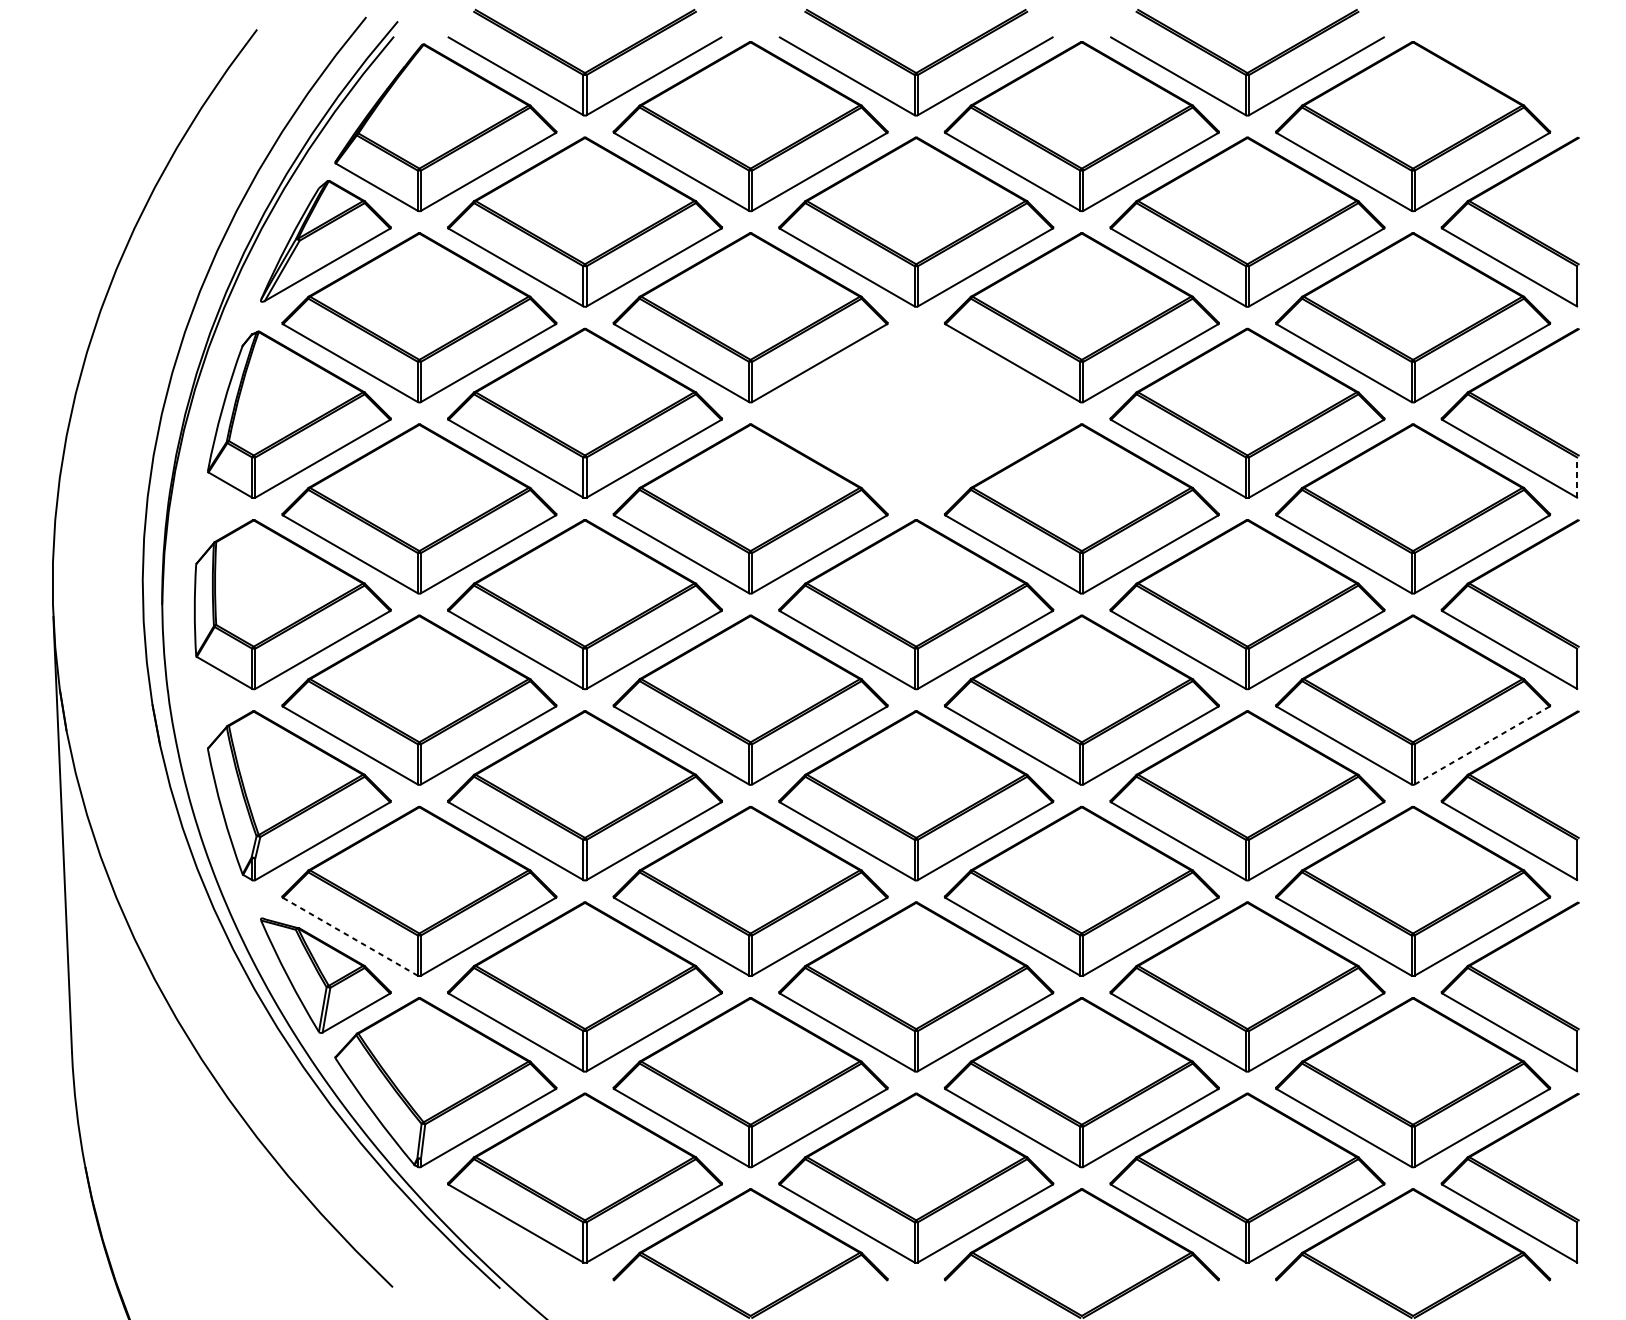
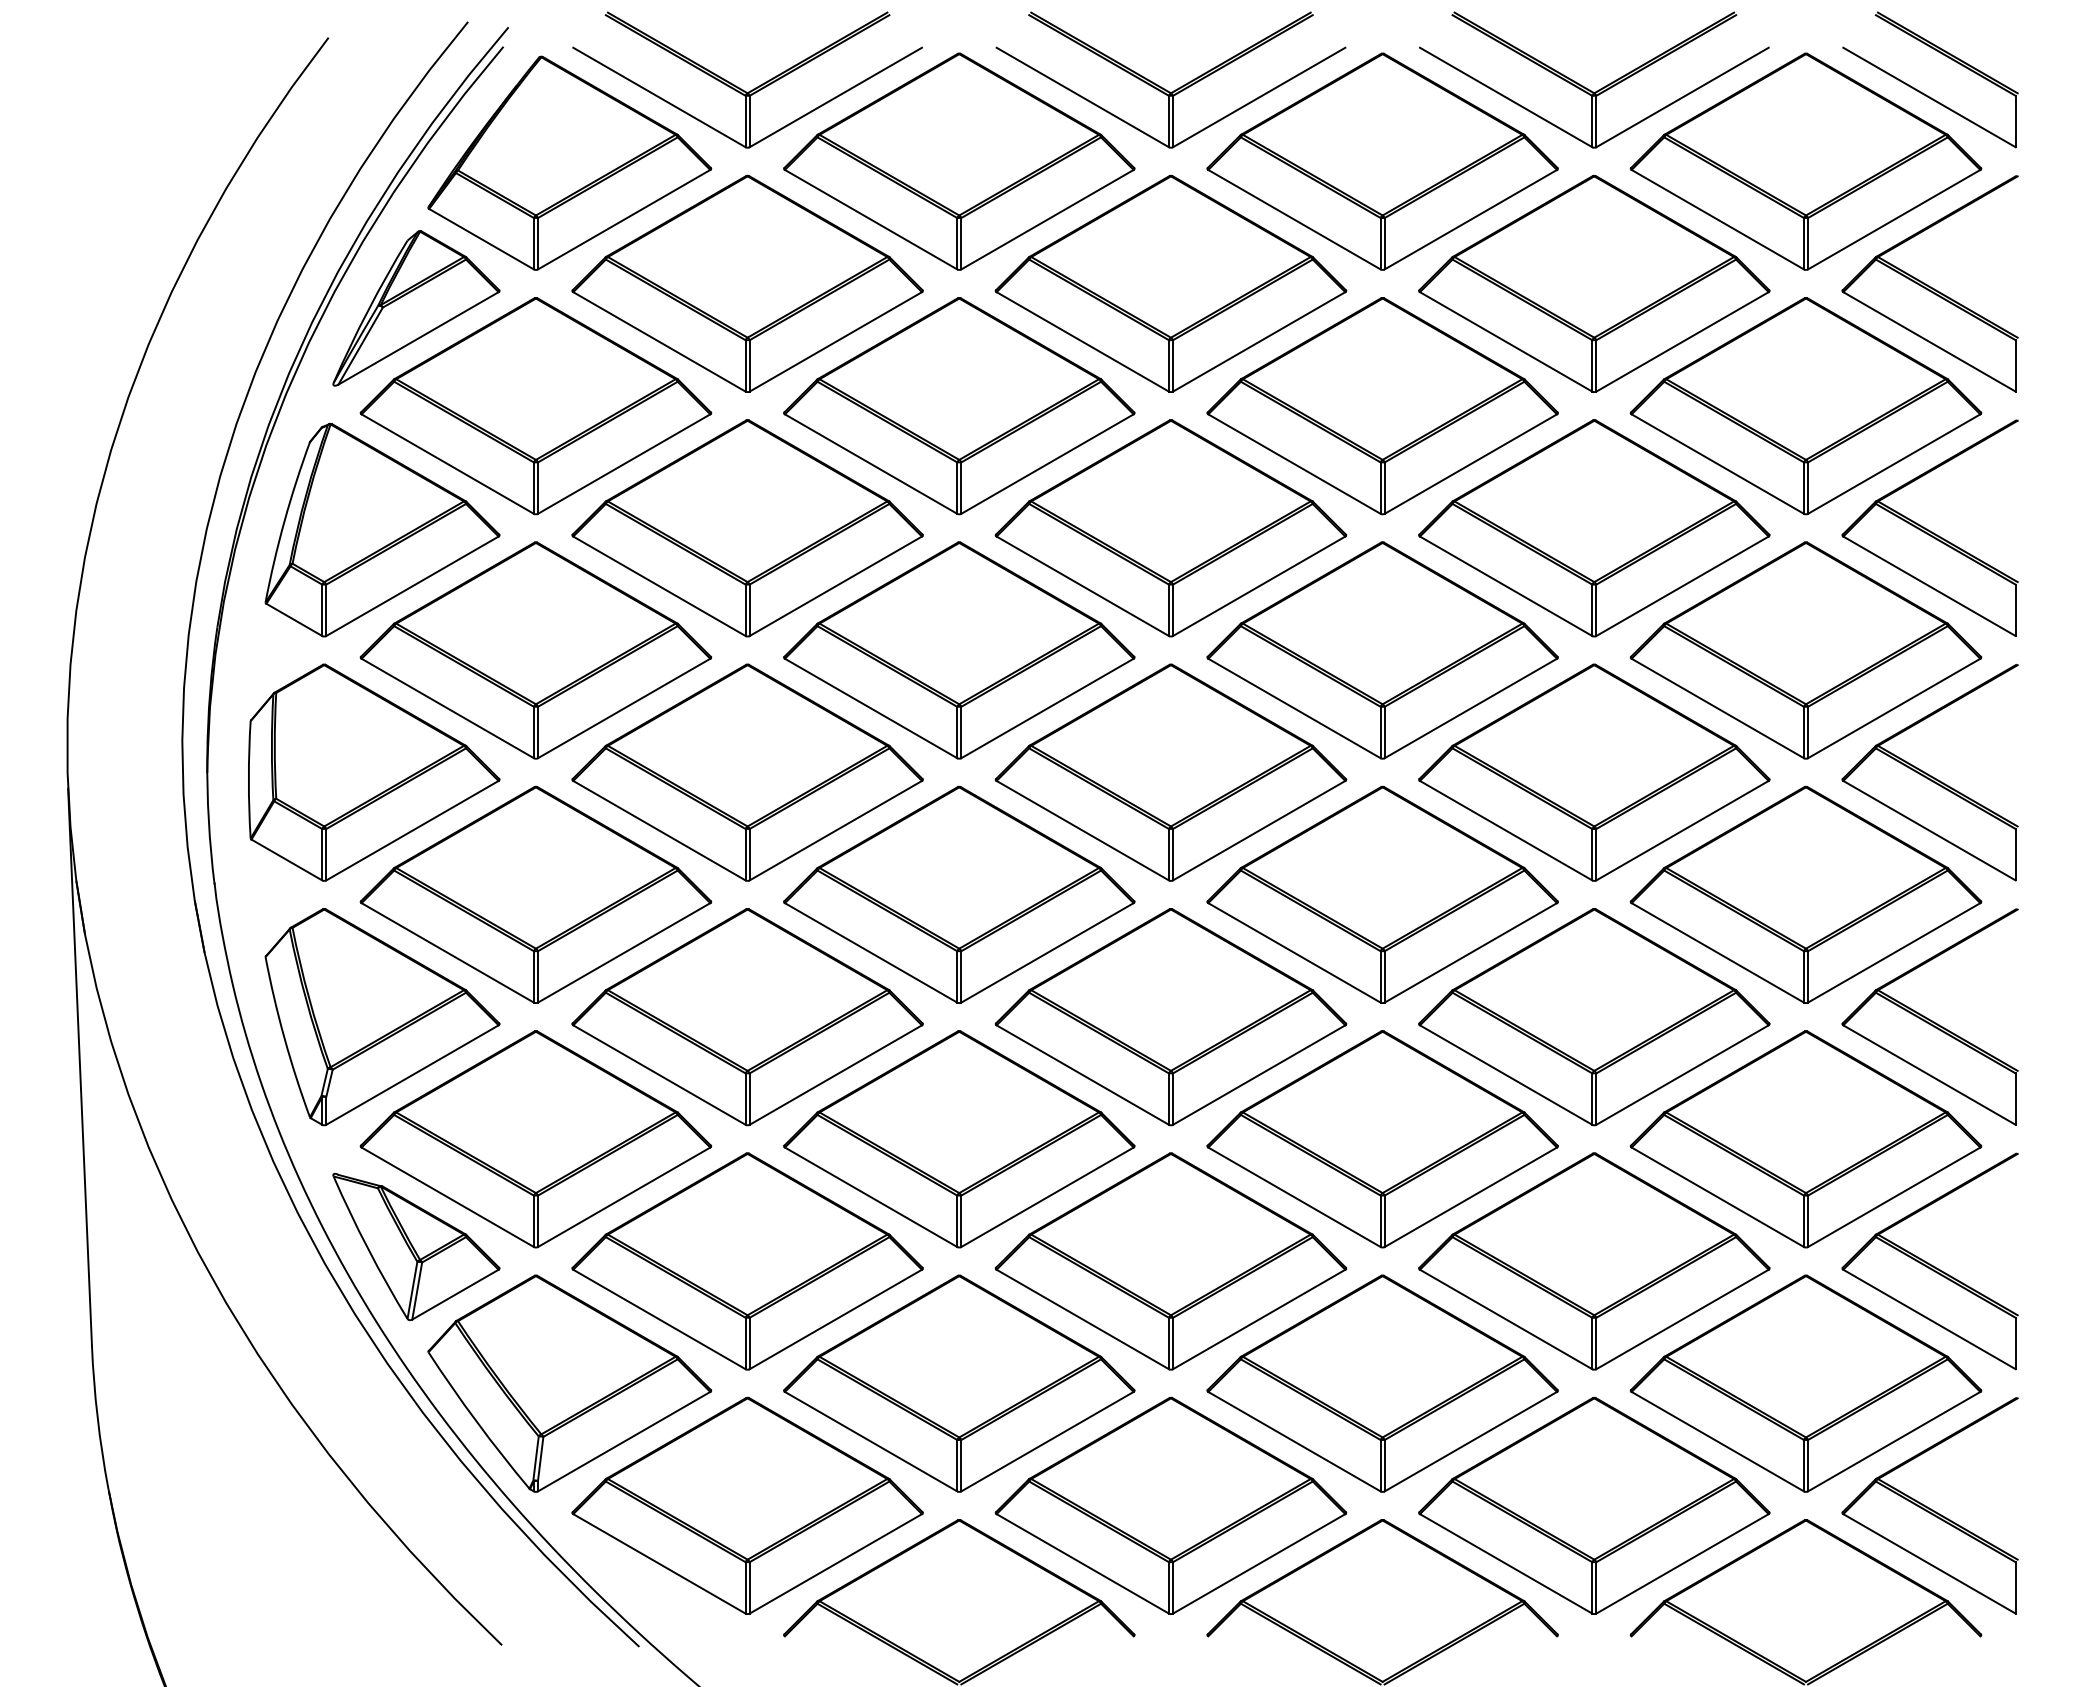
part: (1503, 71) -> (1921, 91), added
part: (915, 413) -> (1170, 528), added
line: (1577, 477) -> (2015, 610), dashed -> solid
line: (1482, 745) -> (1894, 952), dashed -> solid
line: (350, 936) -> (448, 1197), dashed -> solid

